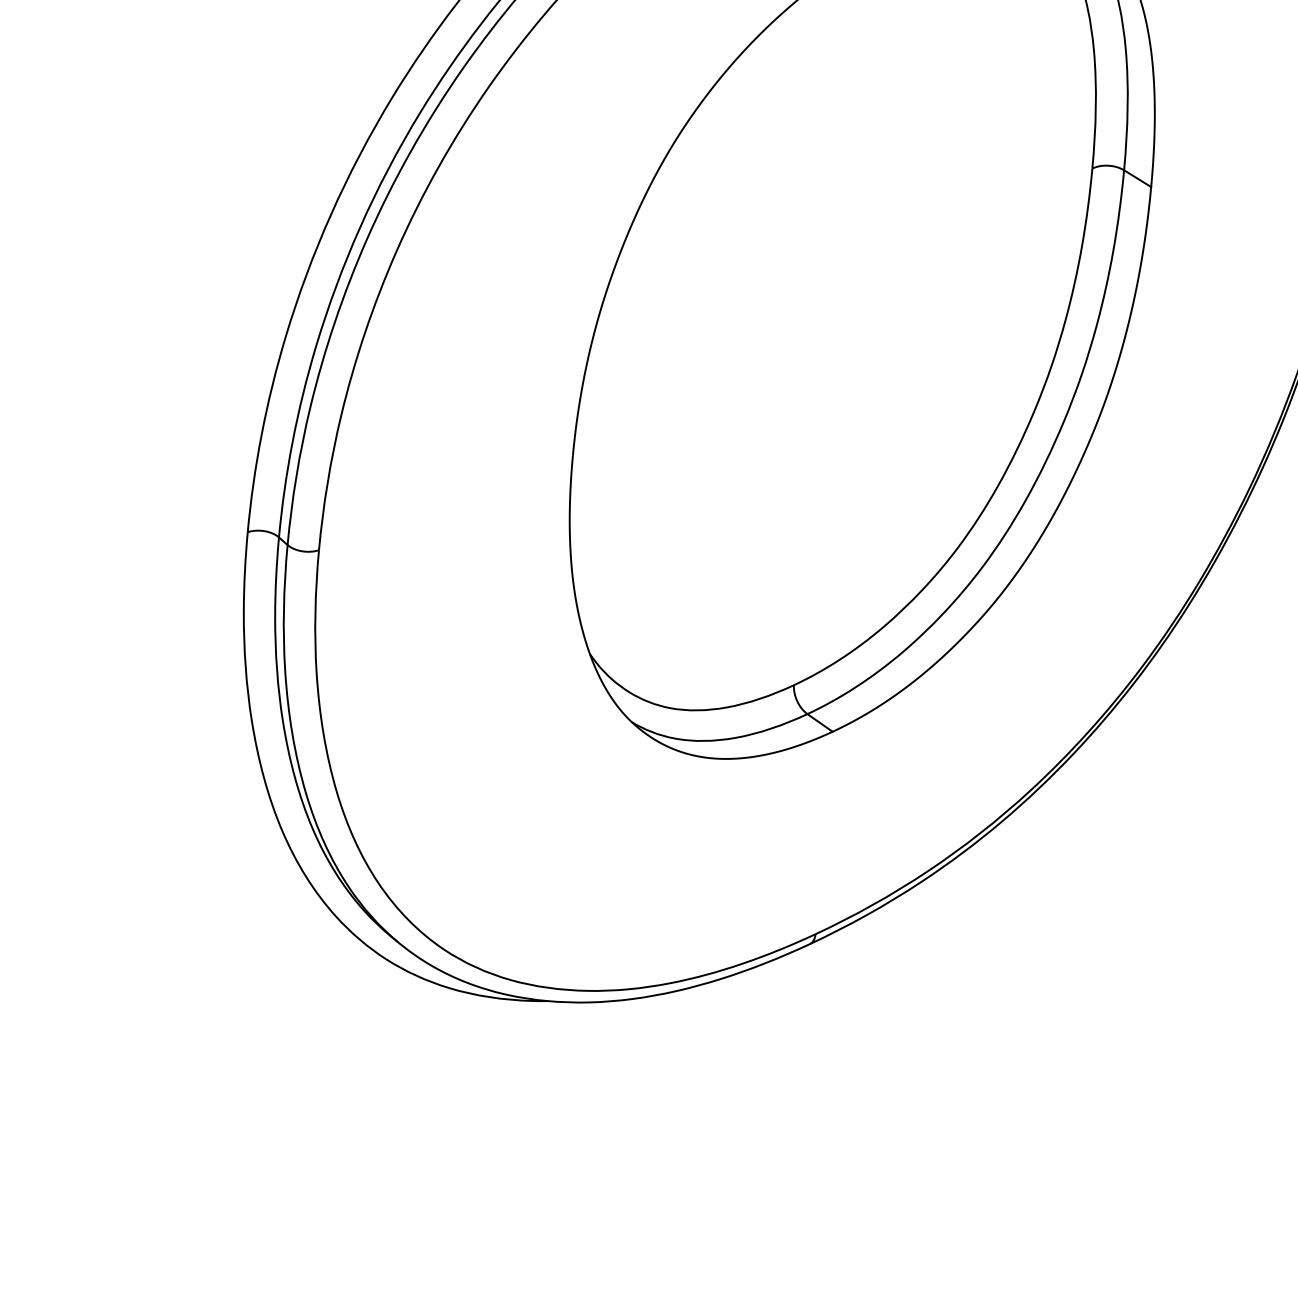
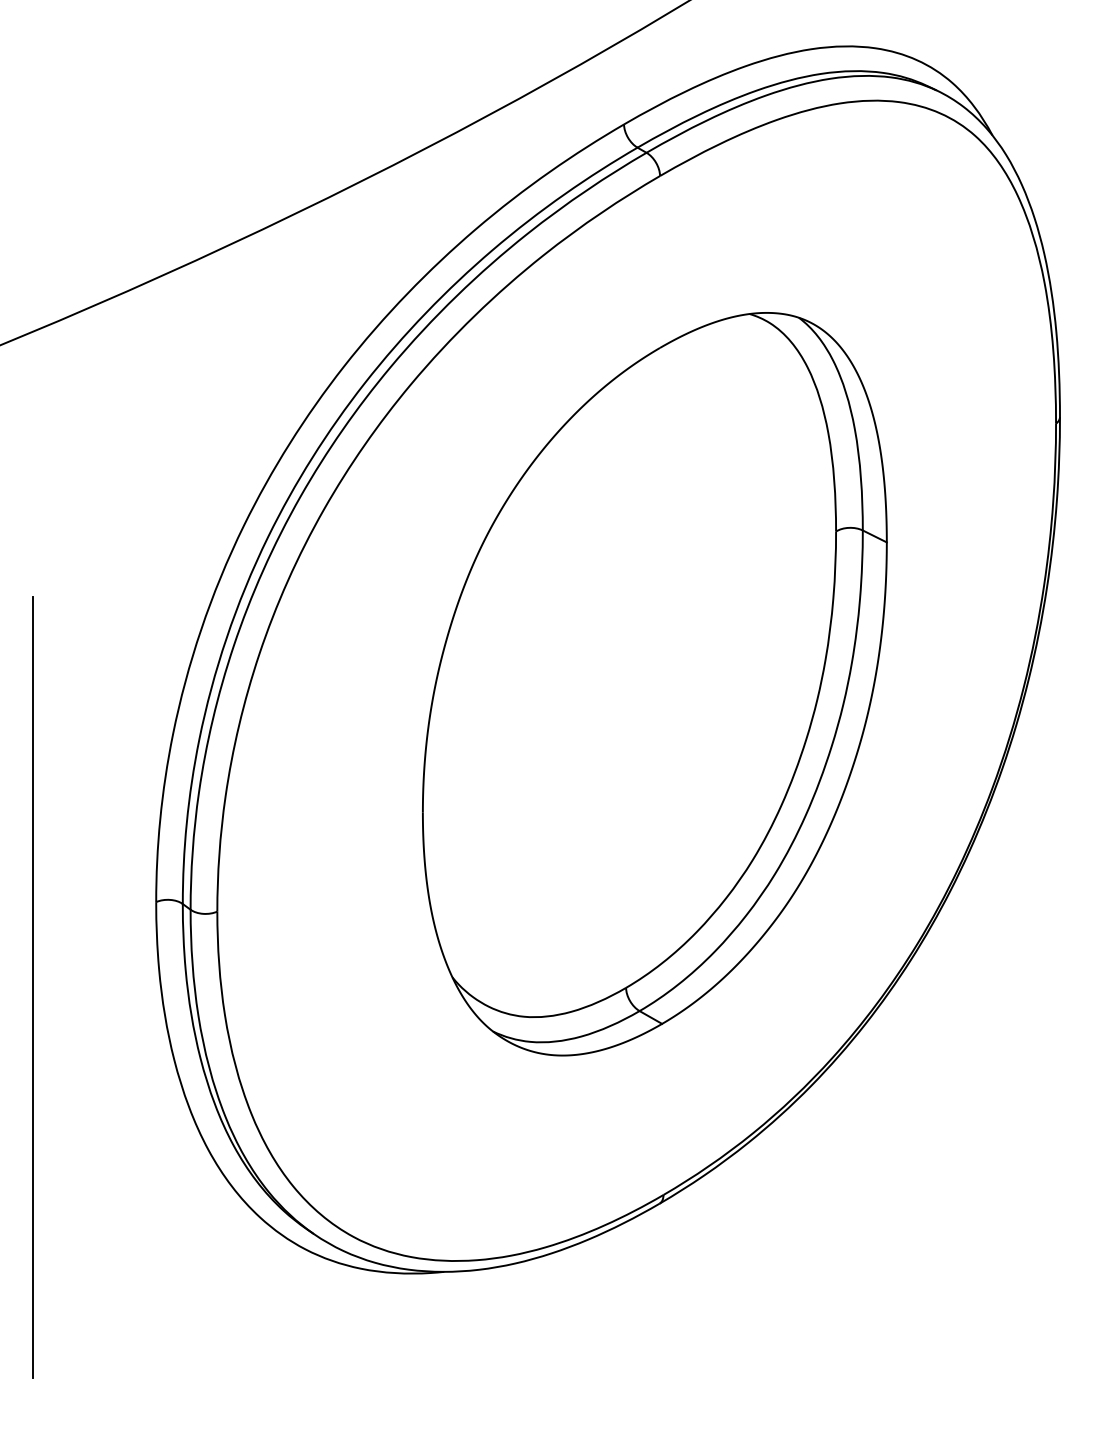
line: (93, 619) -> (33, 987), added

